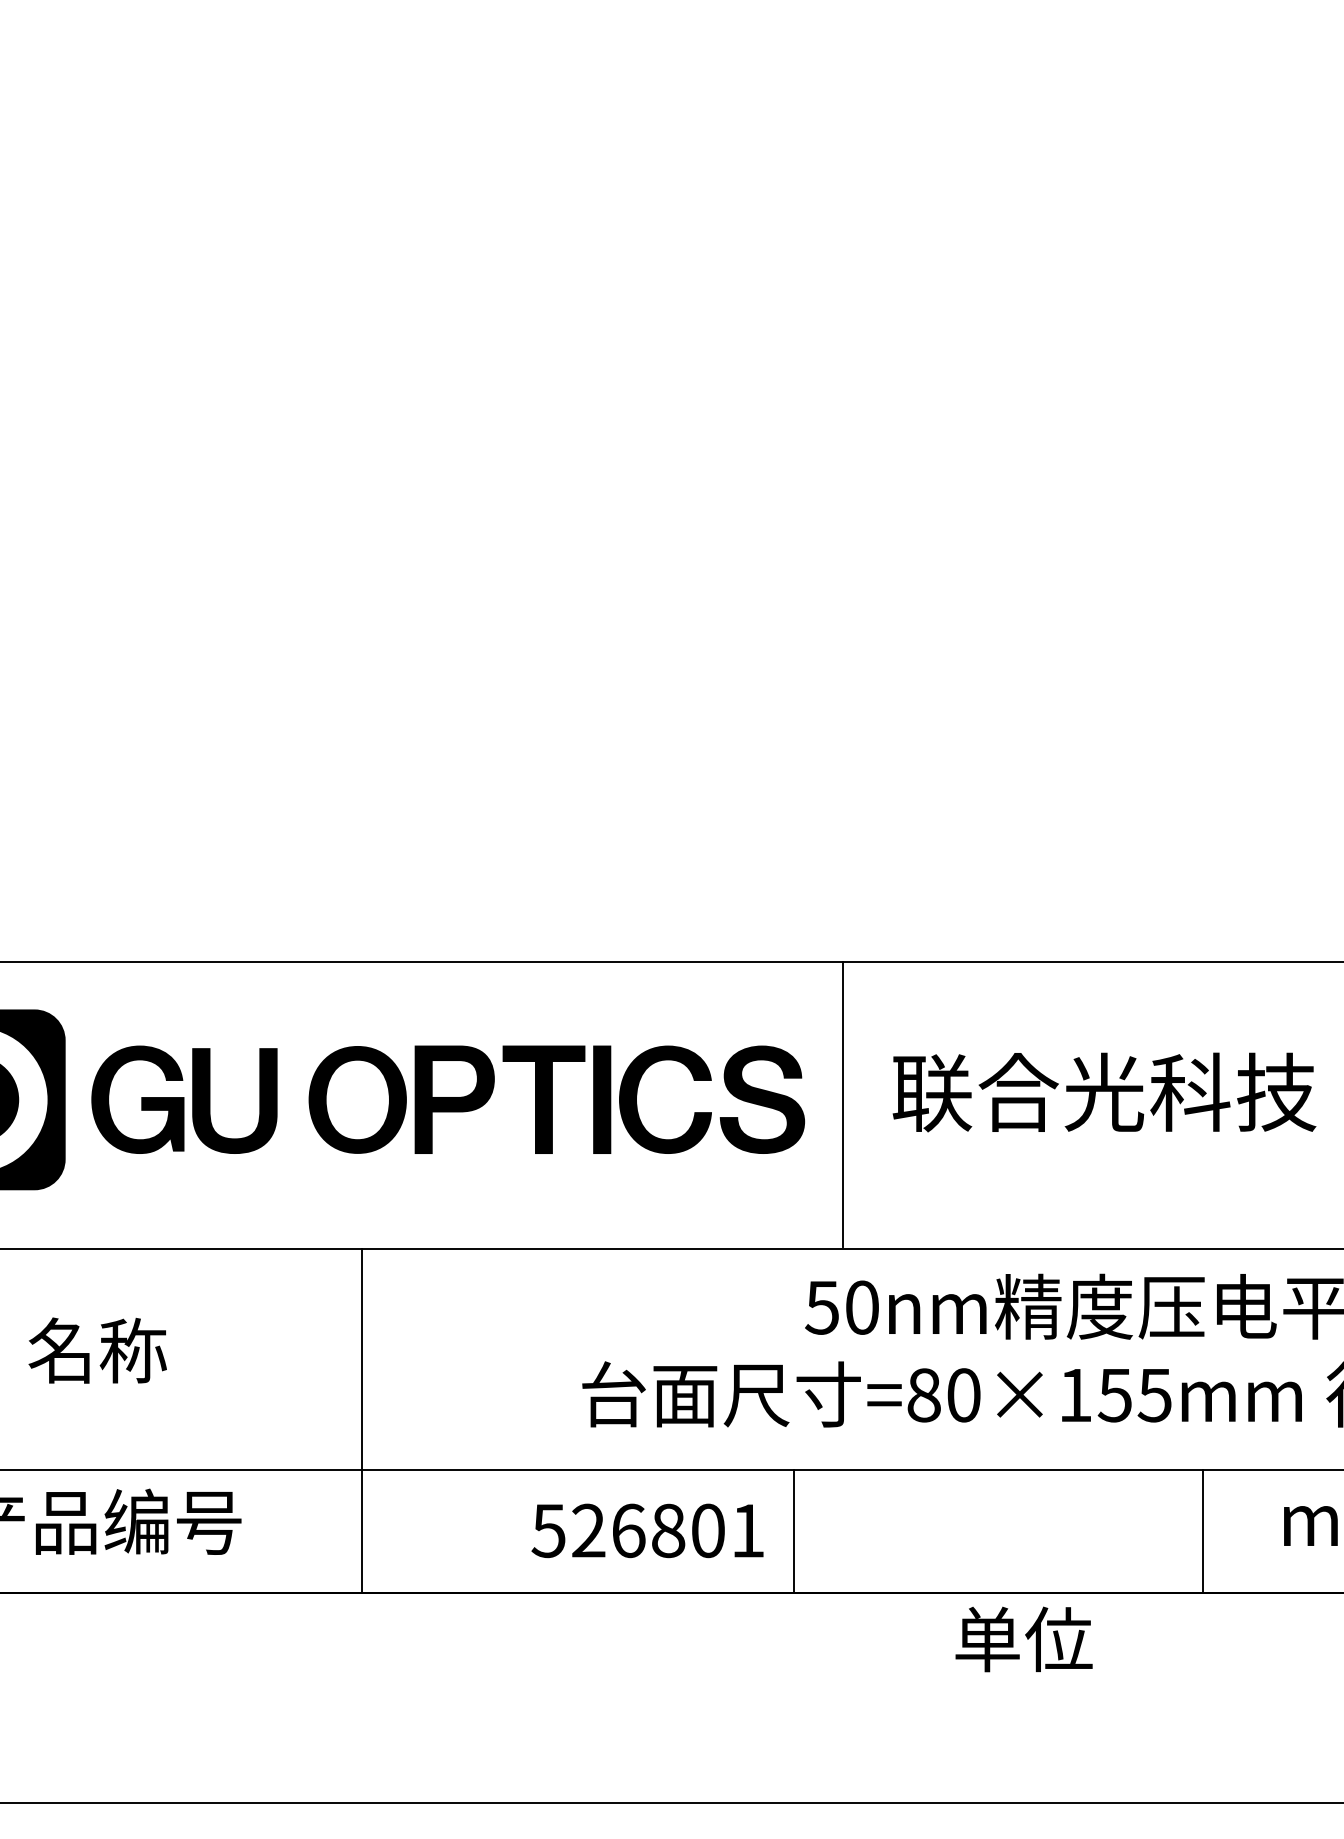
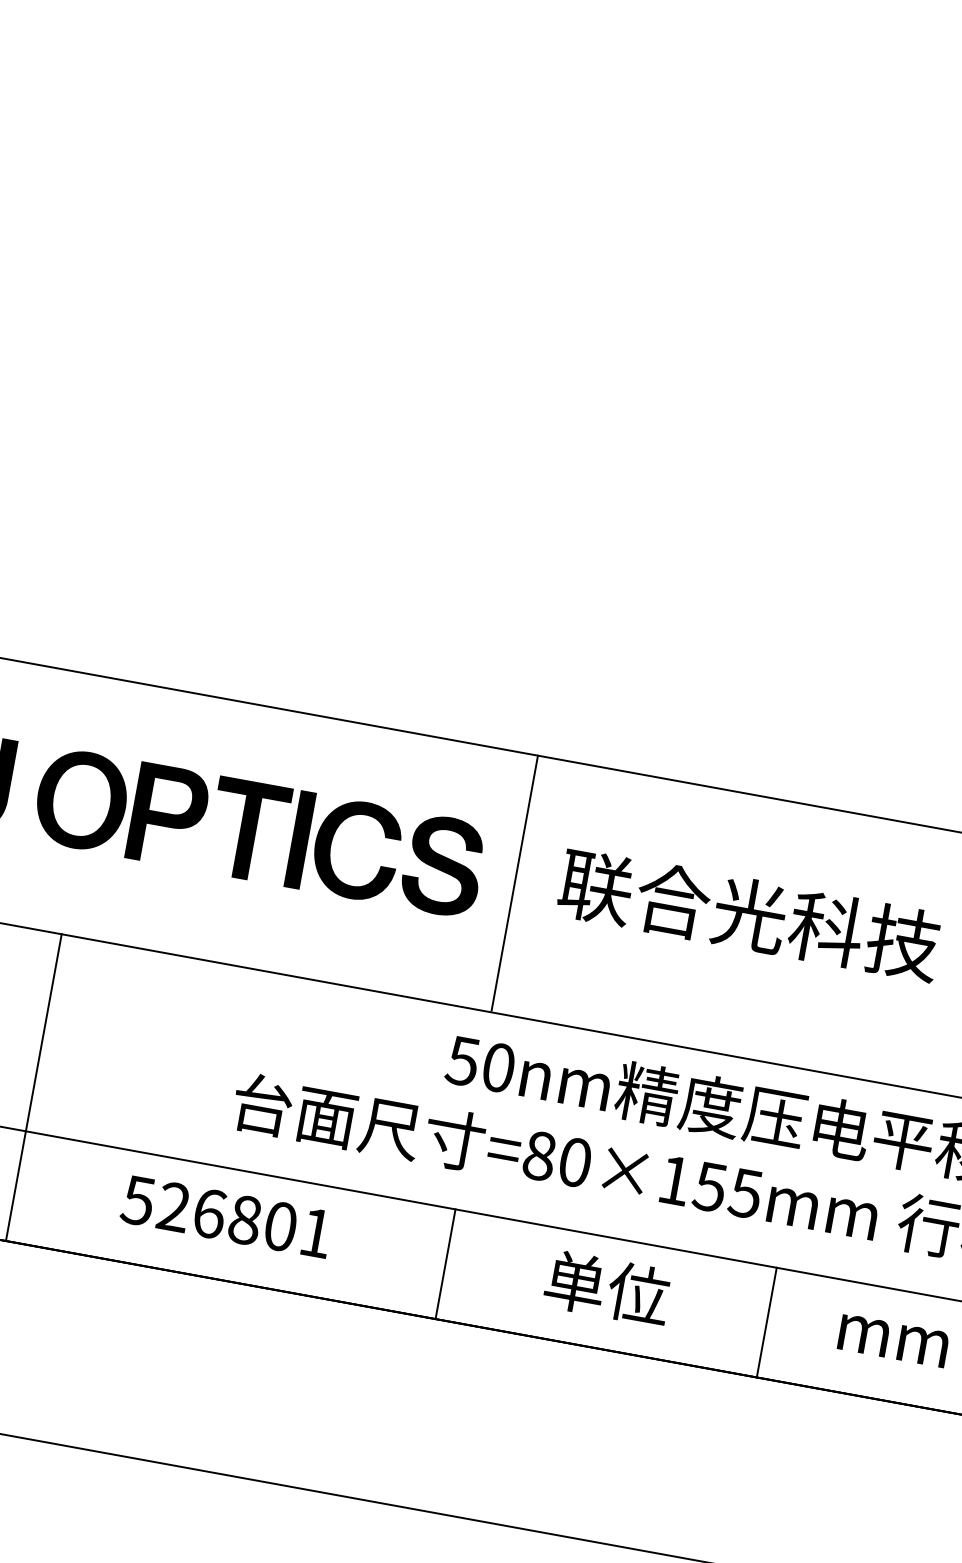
text: (647, 1530) -> (226, 1216), moved
line: (794, 1530) -> (445, 1263), moved
text: (1023, 1639) -> (607, 1288), moved

